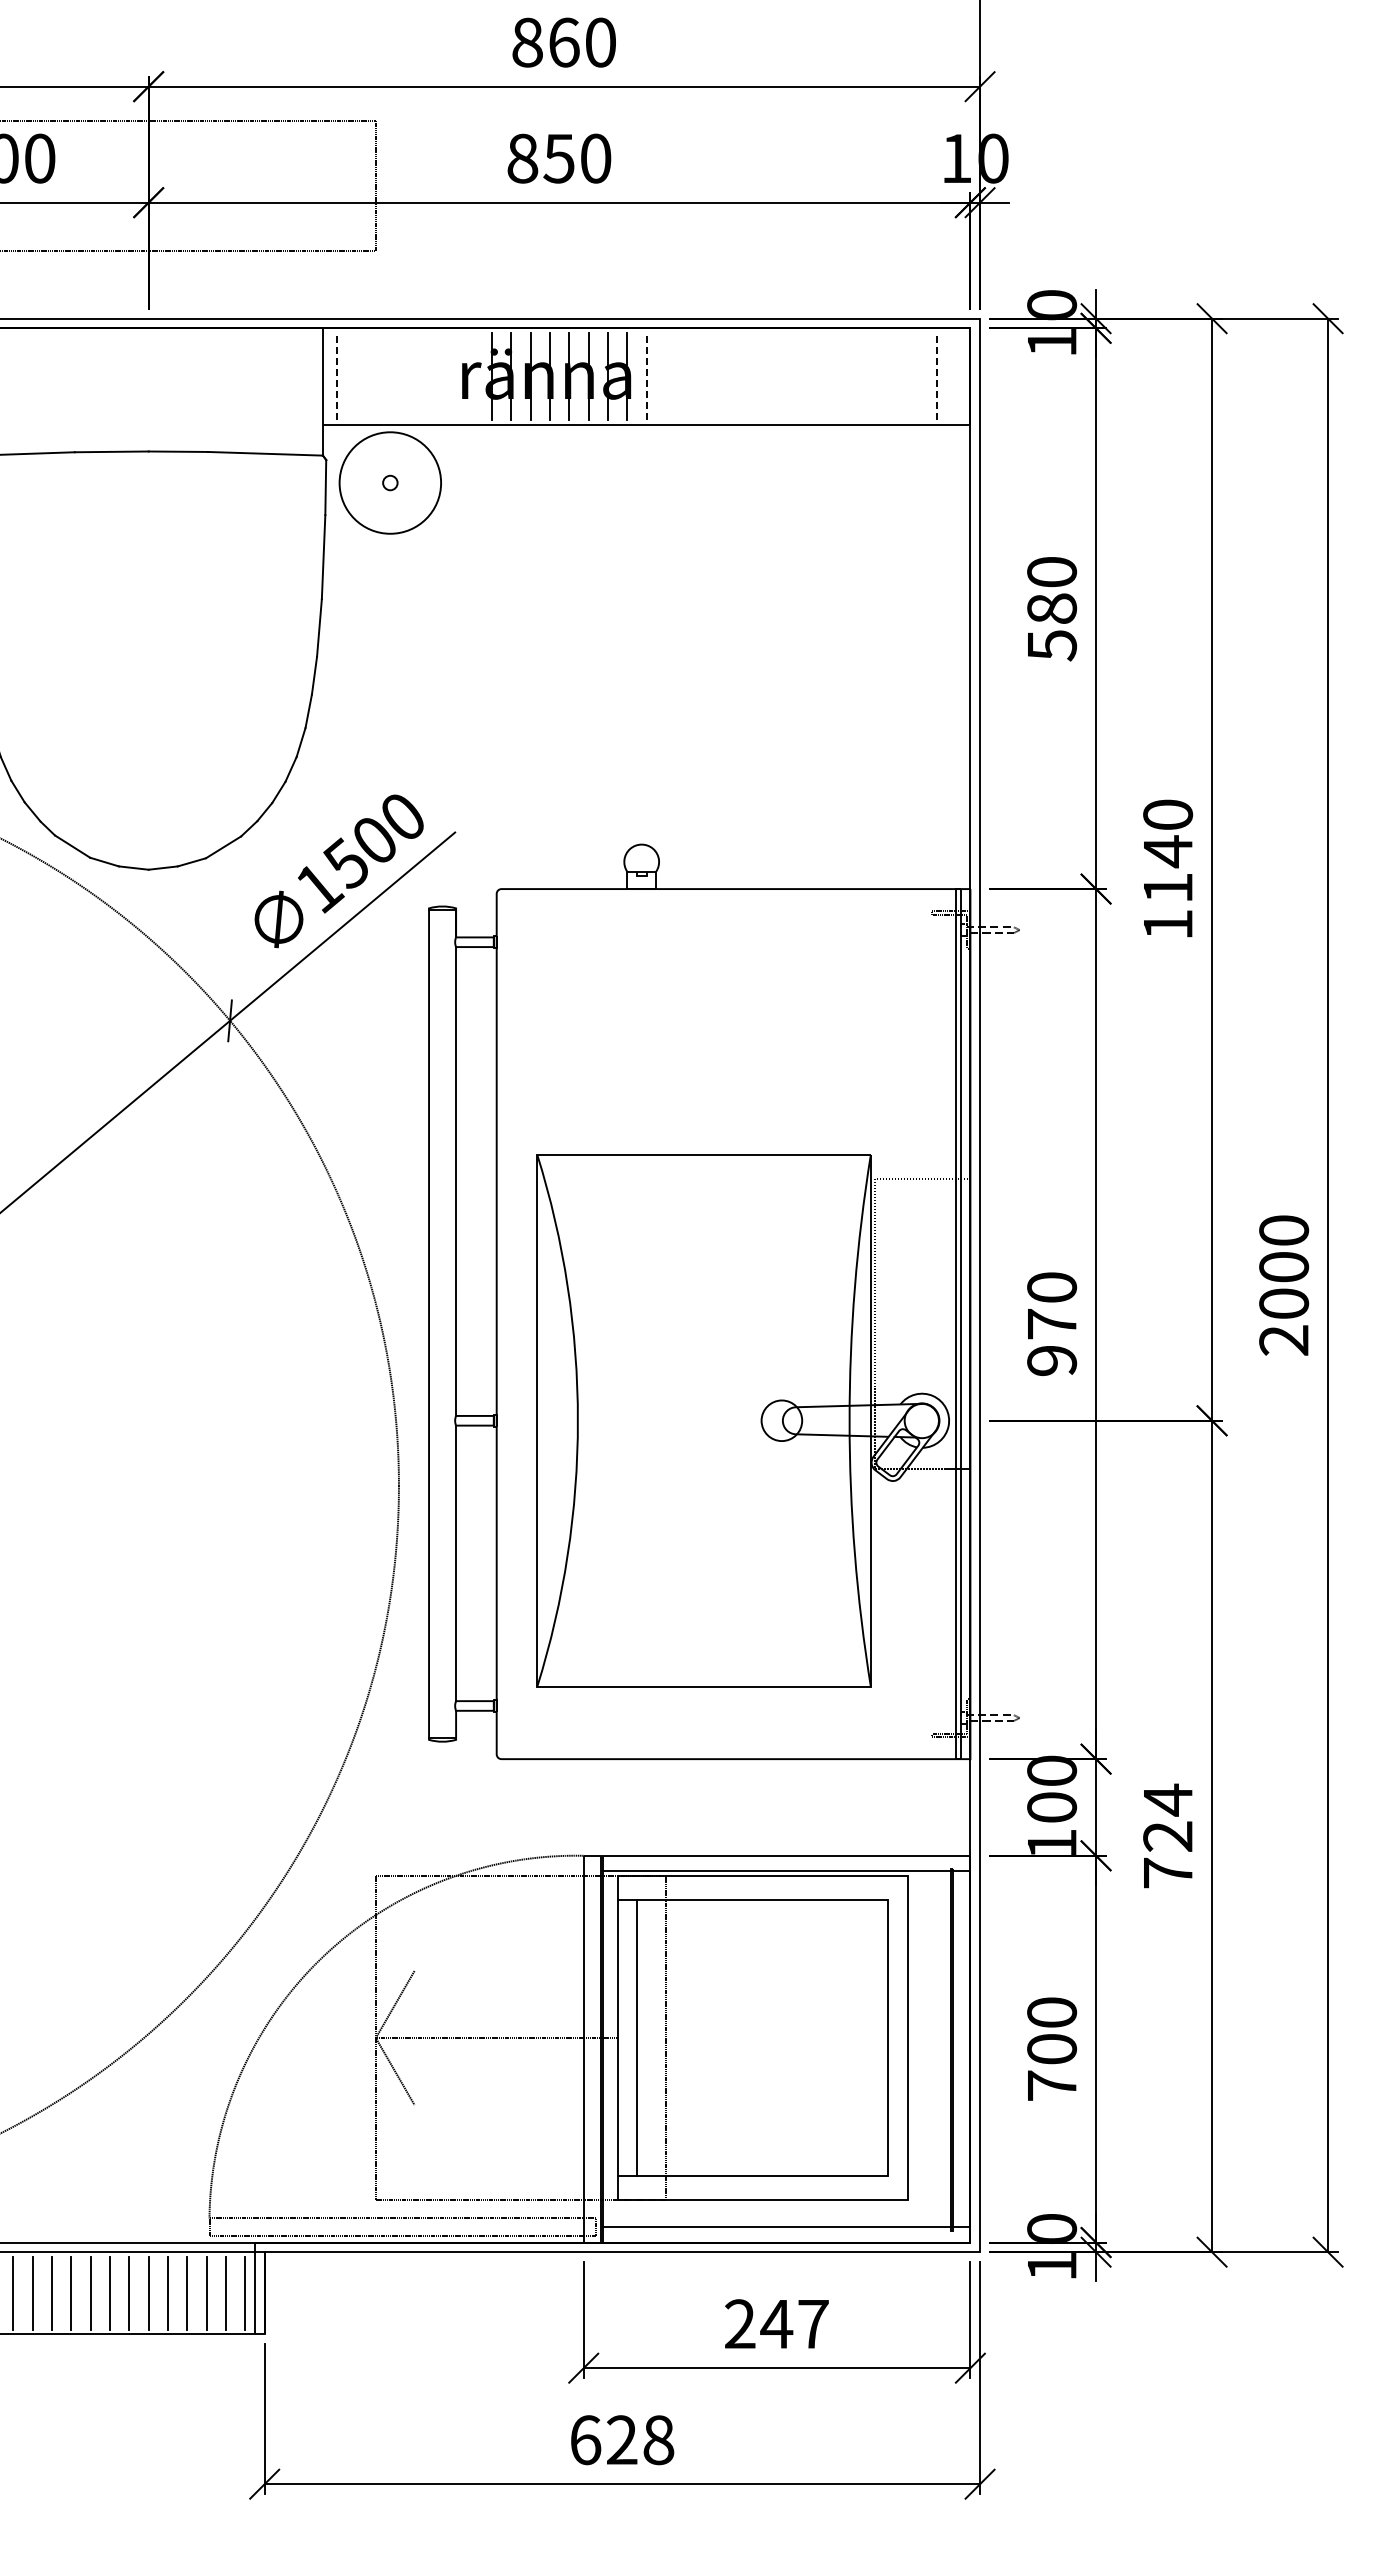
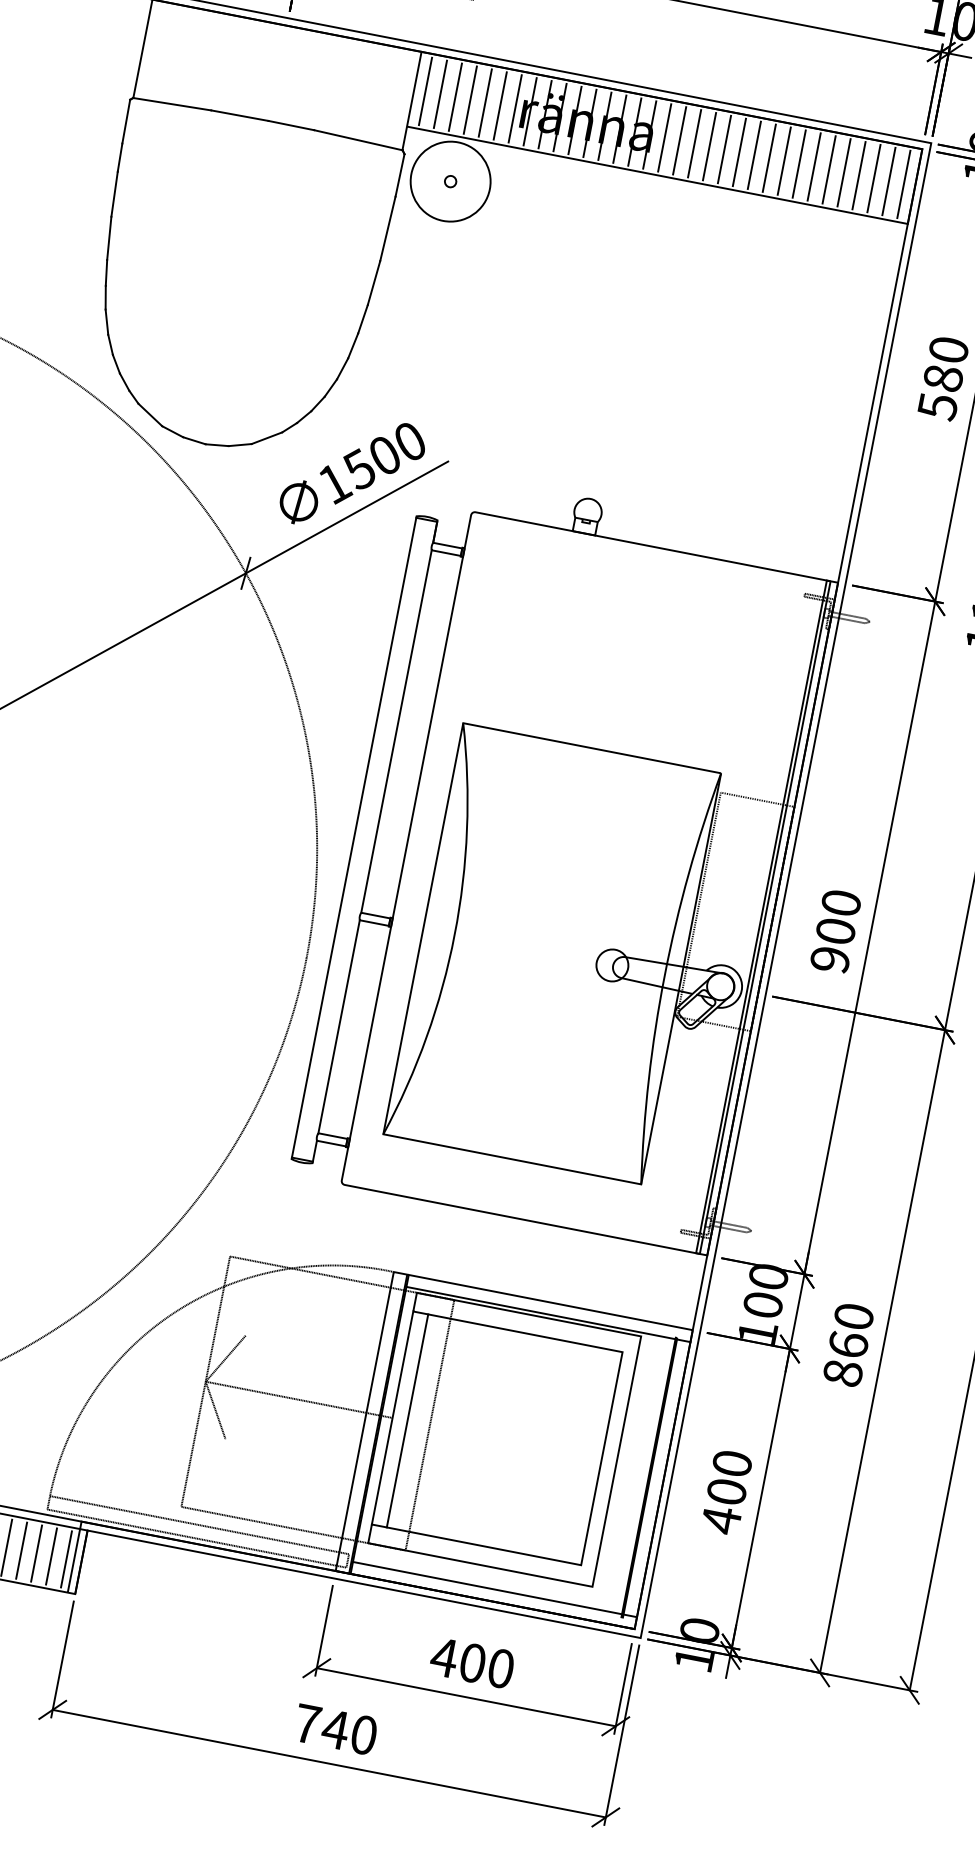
line: (337, 376) -> (425, 91), dashed -> solid
line: (356, 376) -> (440, 94), added
line: (375, 376) -> (455, 97), added
line: (395, 376) -> (470, 100), added
line: (414, 376) -> (485, 102), added
line: (433, 376) -> (499, 105), added
line: (453, 376) -> (515, 108), added
line: (472, 376) -> (530, 111), added
line: (646, 376) -> (664, 137), dashed -> solid
line: (665, 376) -> (679, 140), added
line: (685, 376) -> (694, 143), added
line: (704, 376) -> (709, 146), added
line: (723, 376) -> (724, 149), added
line: (743, 376) -> (739, 152), added
line: (762, 376) -> (754, 155), added
line: (781, 376) -> (769, 158), added
line: (801, 376) -> (784, 161), added
line: (820, 376) -> (799, 163), added
line: (839, 376) -> (813, 166), added
line: (859, 376) -> (829, 169), added
line: (878, 376) -> (844, 172), added
line: (897, 376) -> (858, 175), added
line: (917, 376) -> (874, 178), added
line: (936, 376) -> (888, 181), dashed -> solid
line: (955, 376) -> (903, 184), added
text: (1052, 1324) -> (836, 931), 970 -> 900
text: (1168, 1835) -> (848, 1344), 724 -> 860
text: (1052, 2085) -> (721, 1520), 700 -> 400
text: (775, 2324) -> (471, 1663), 247 -> 400
text: (622, 2440) -> (335, 1729), 628 -> 740

